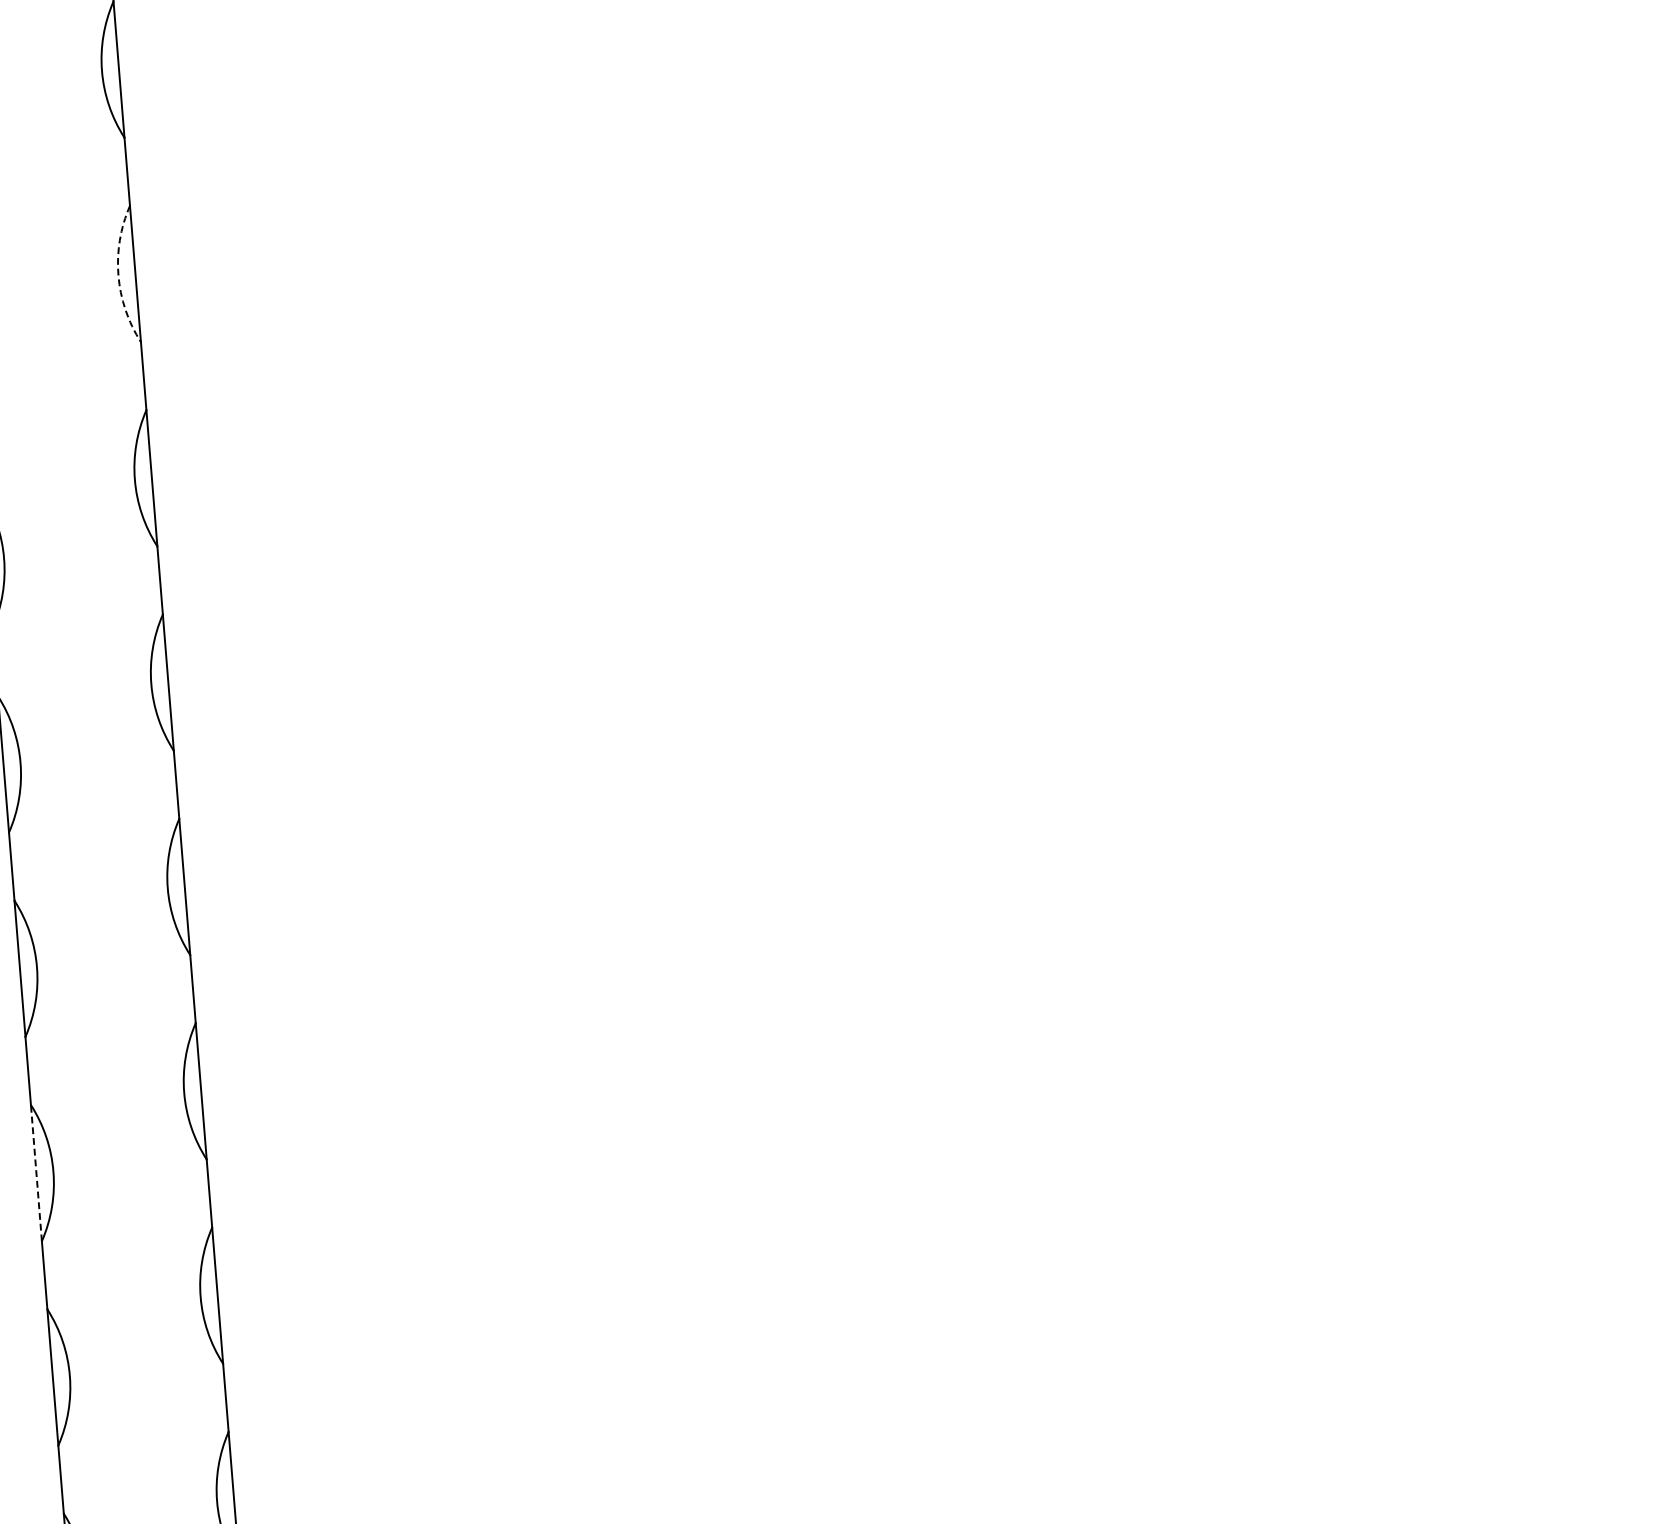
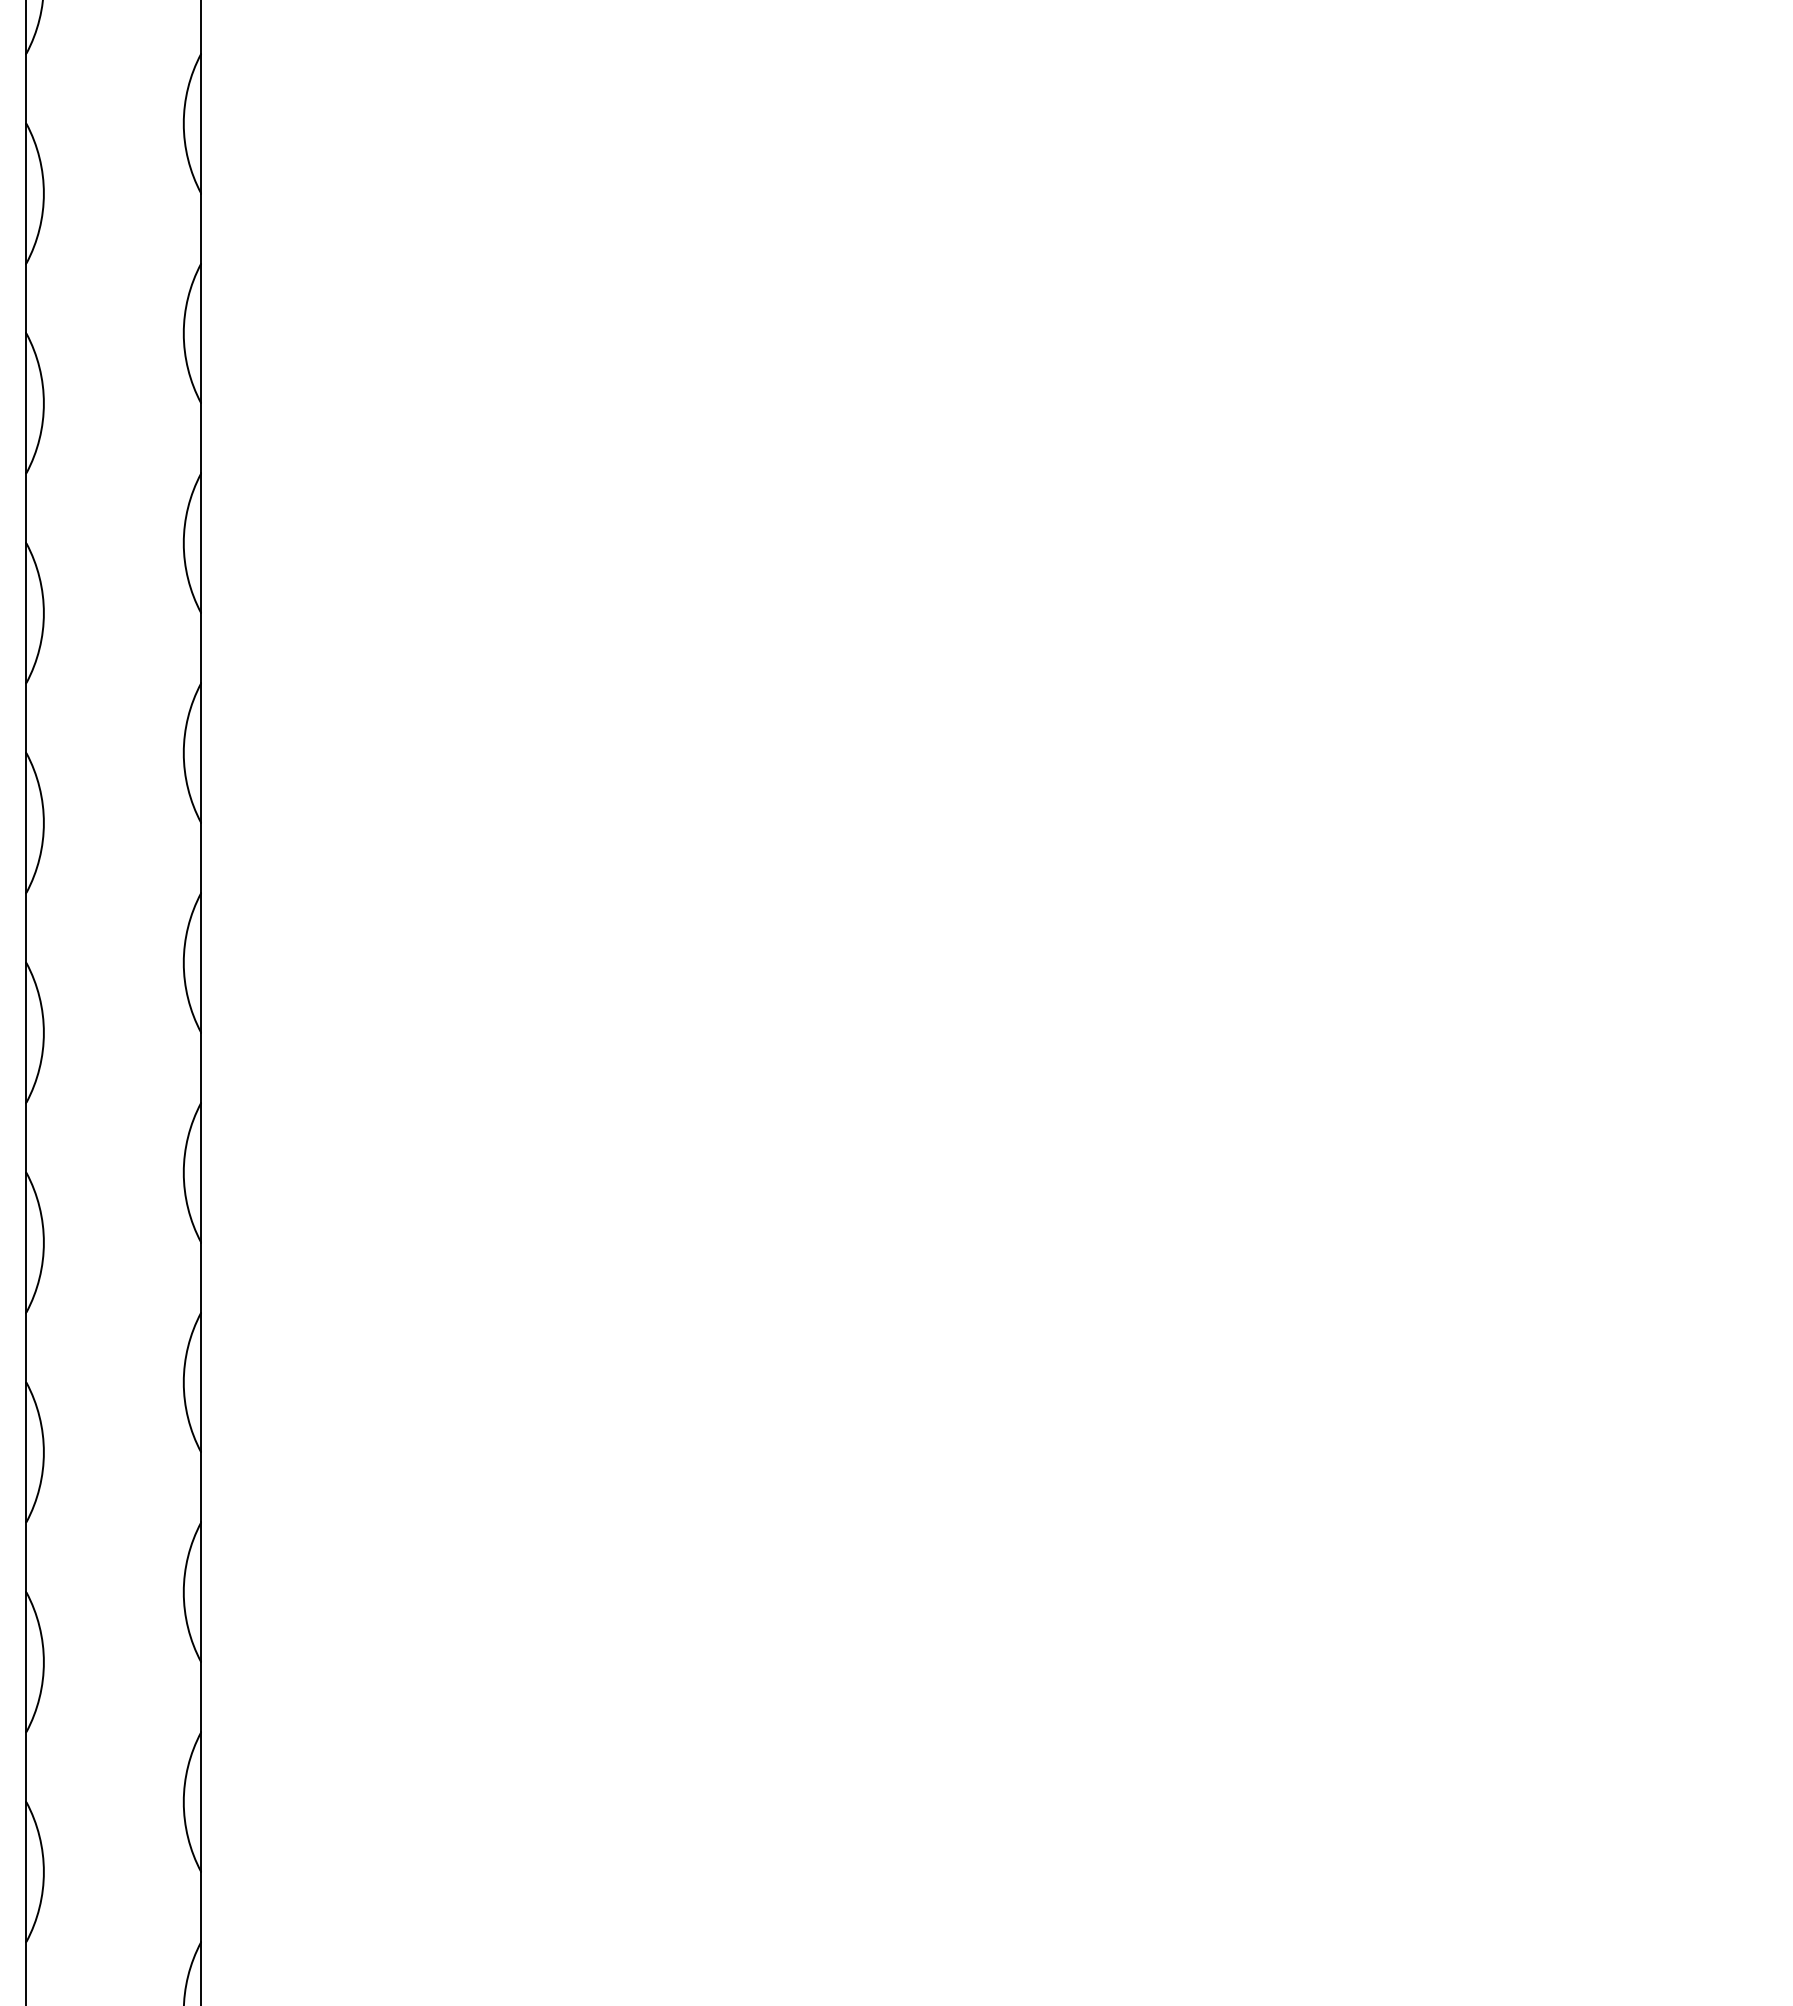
arc: (118, 275) -> (183, 123), dashed -> solid
line: (36, 1172) -> (26, 1032), dashed -> solid

